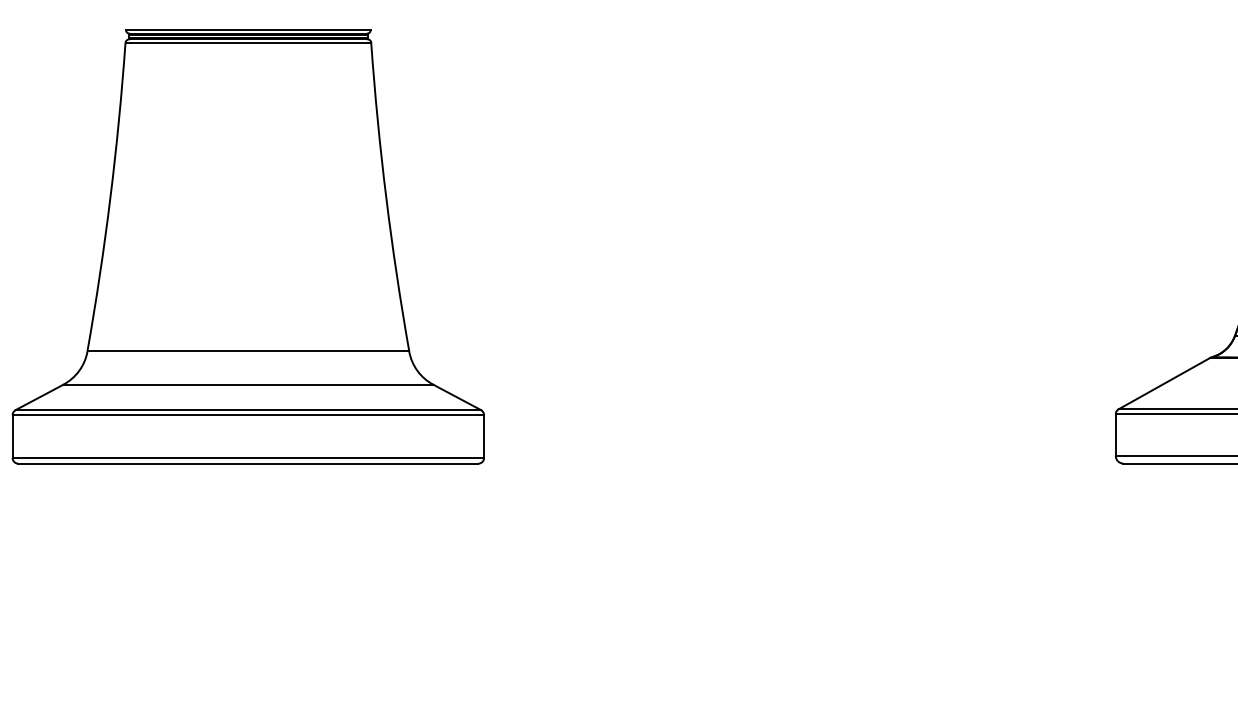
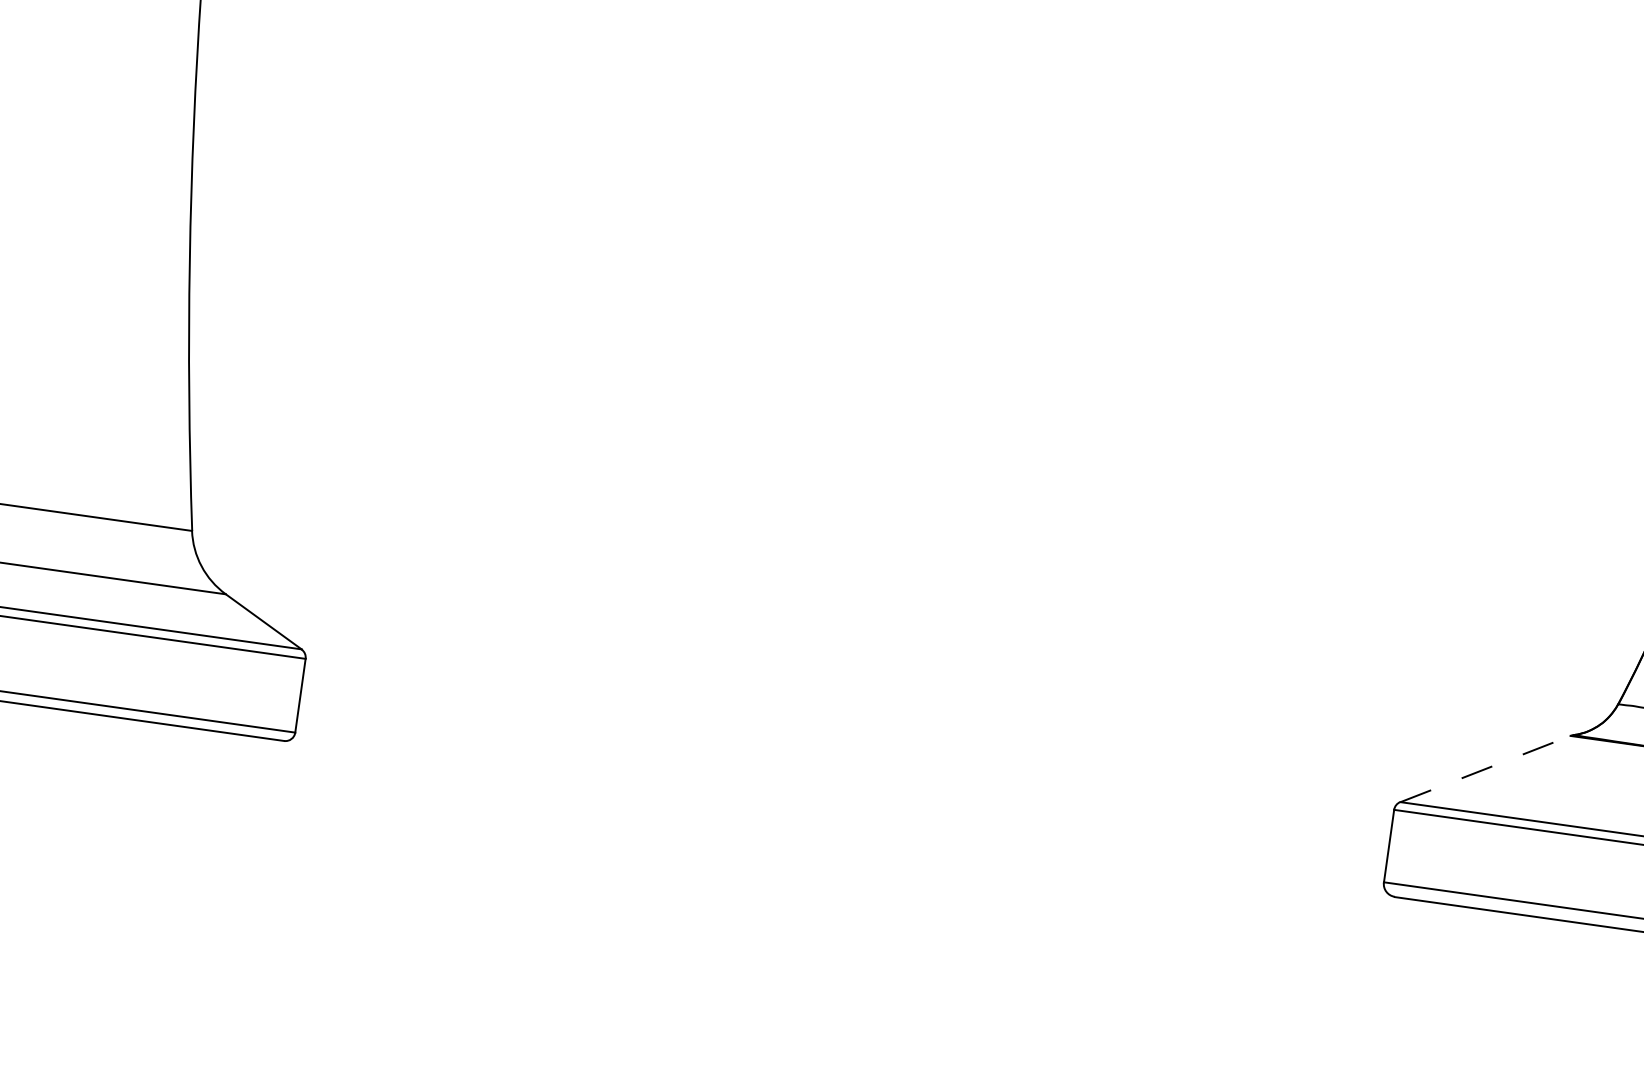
line: (1165, 383) -> (1487, 769), solid -> dashed

